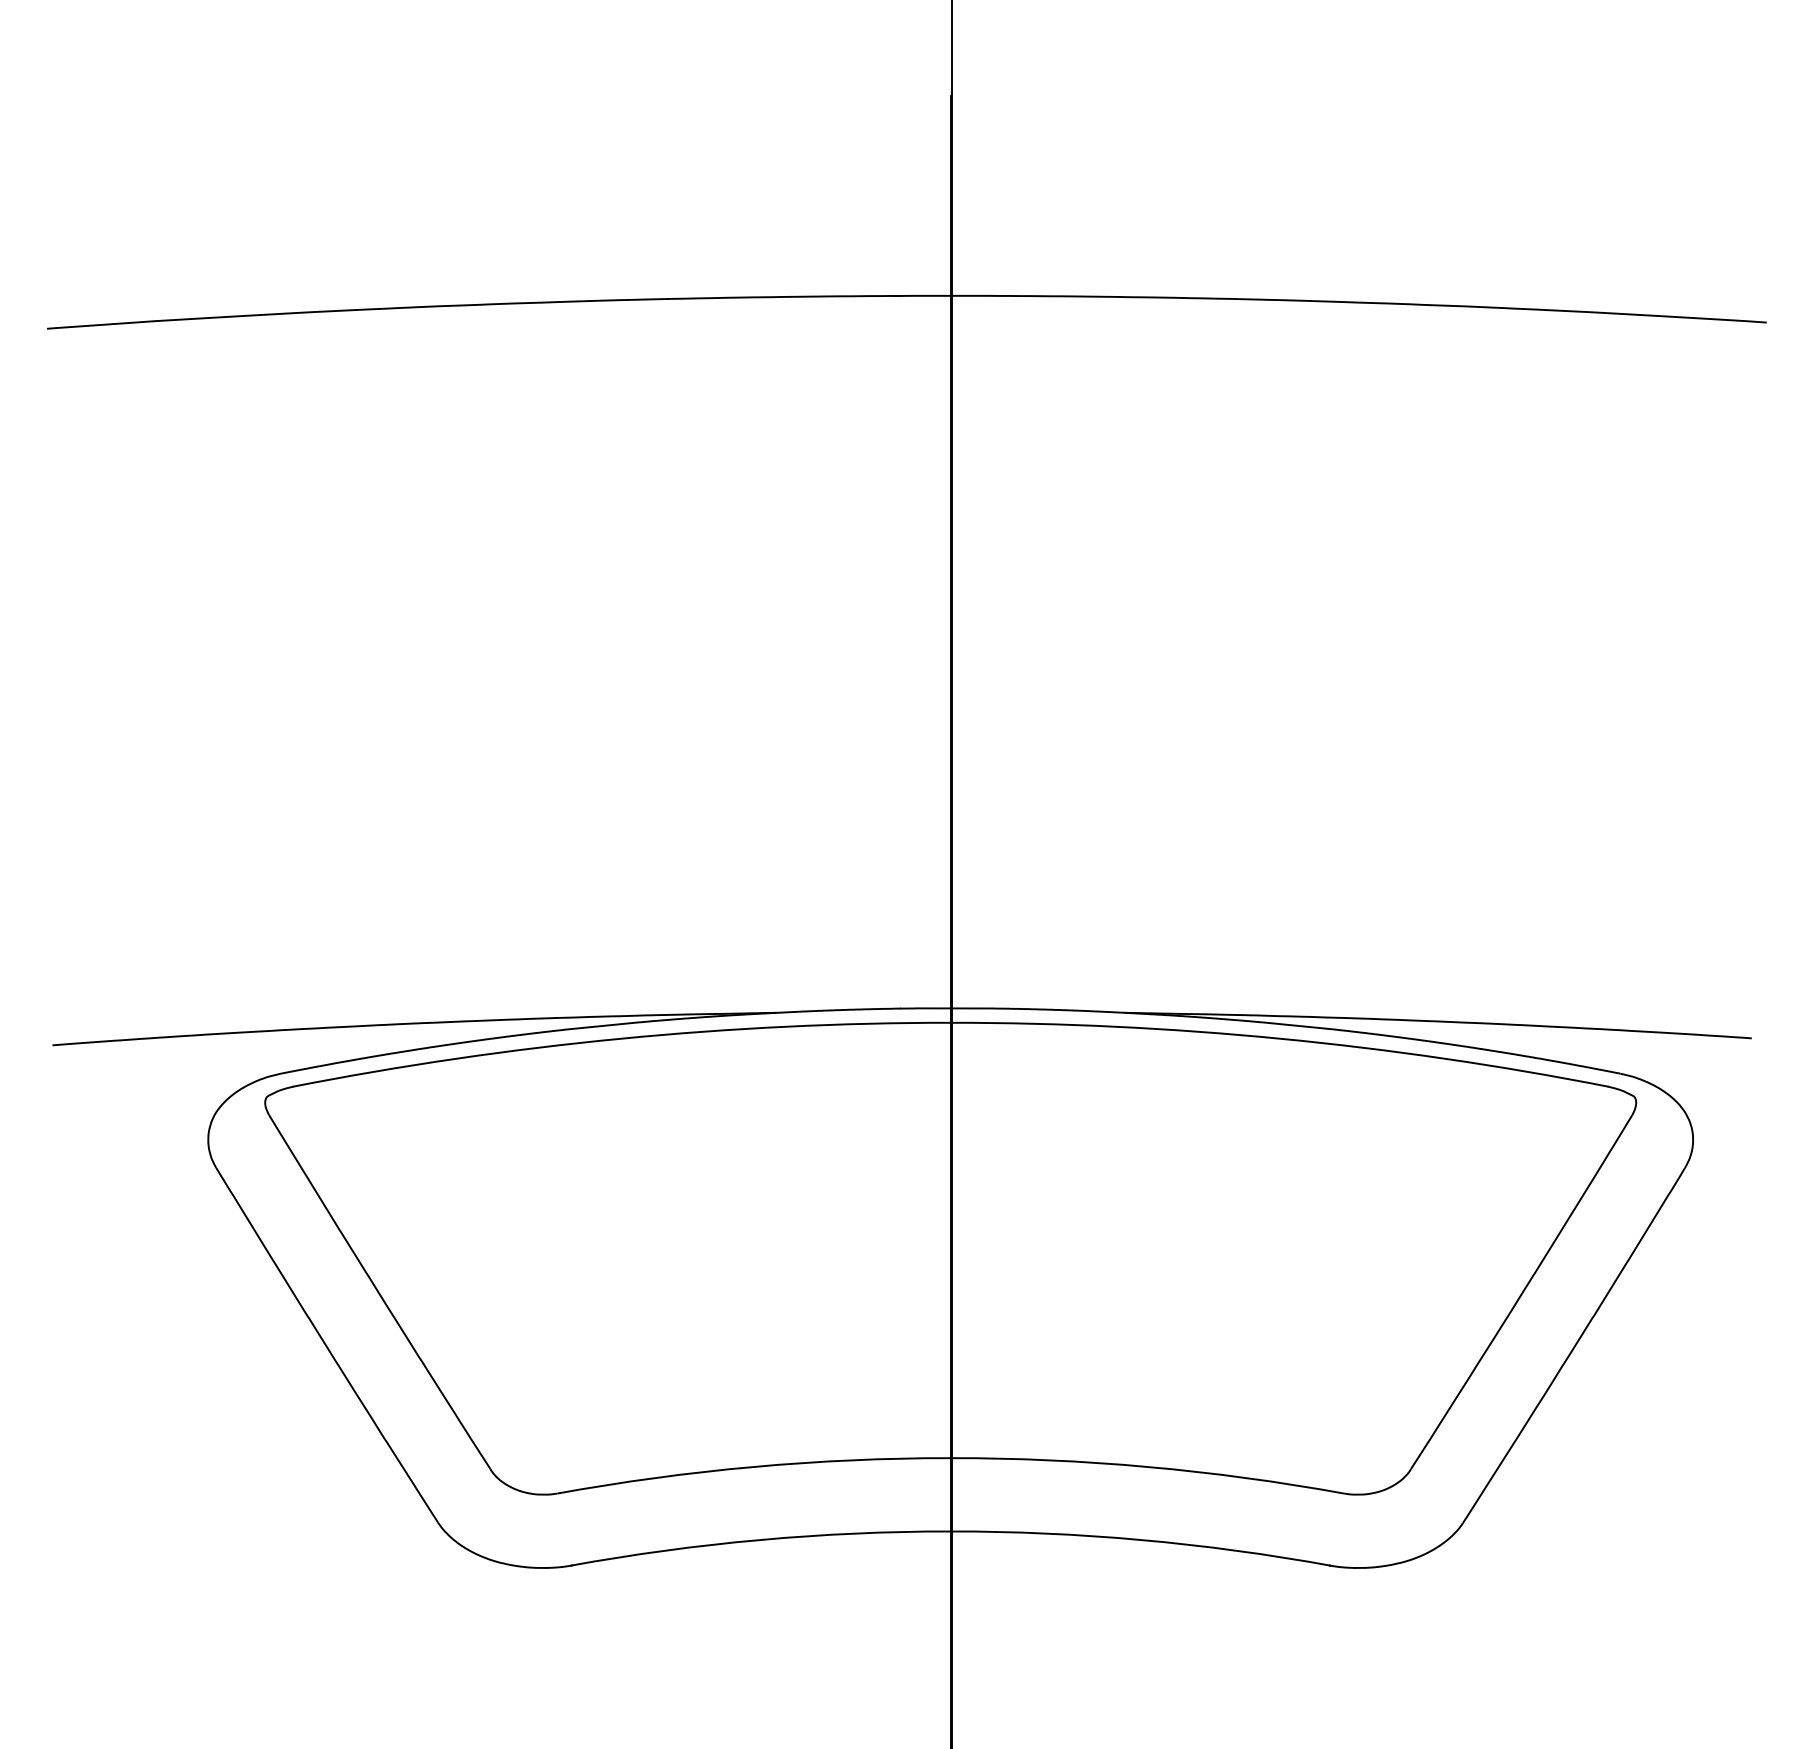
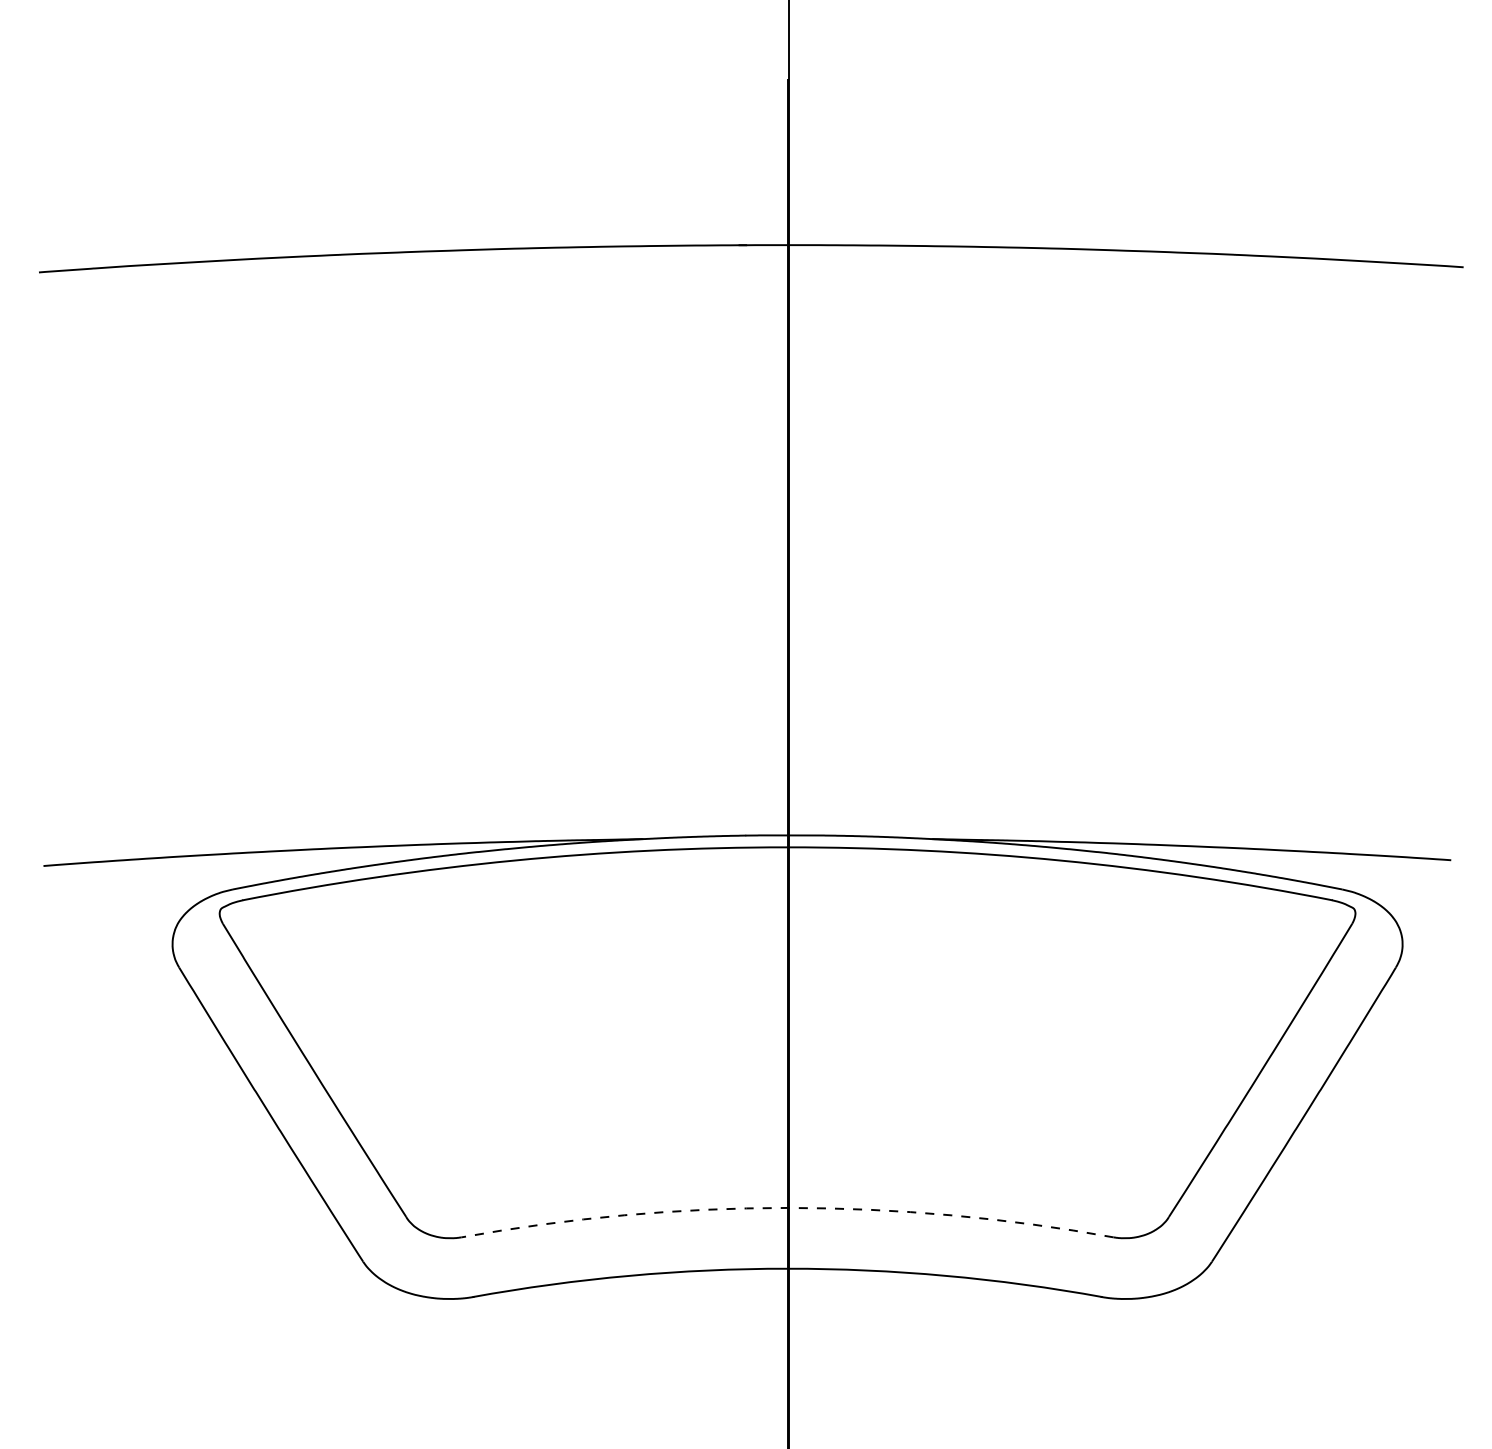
arc: (950, 1458) -> (787, 1208), solid -> dashed

